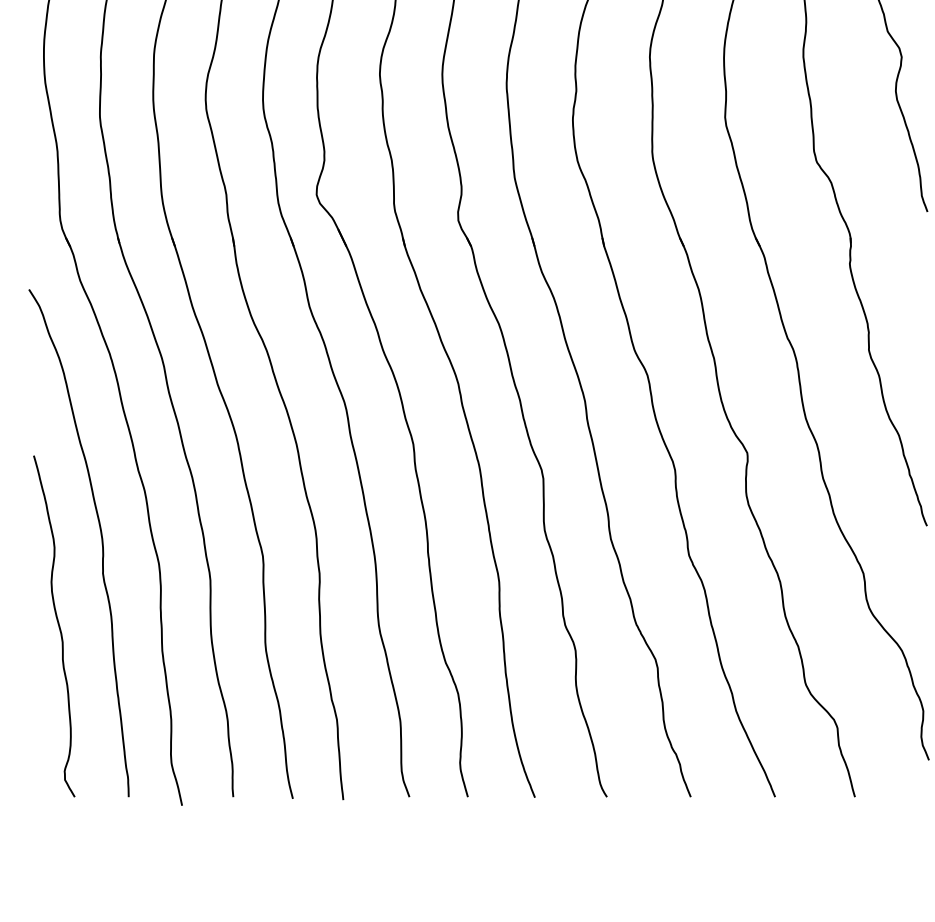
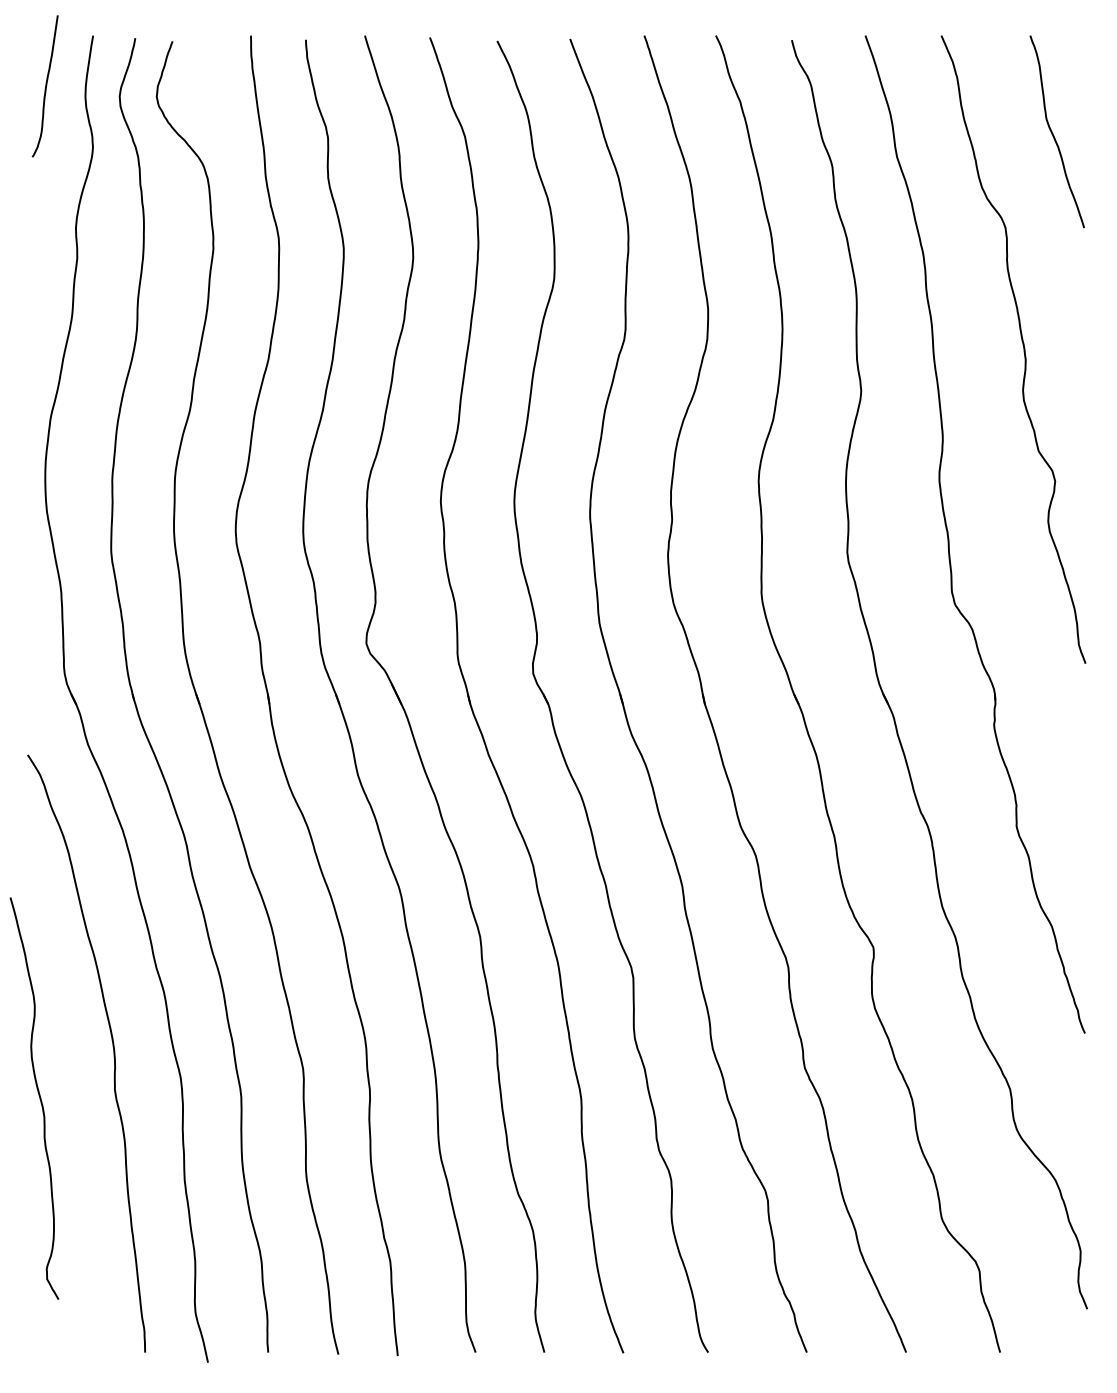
curve: (57, 623) -> (38, 1095), moved

